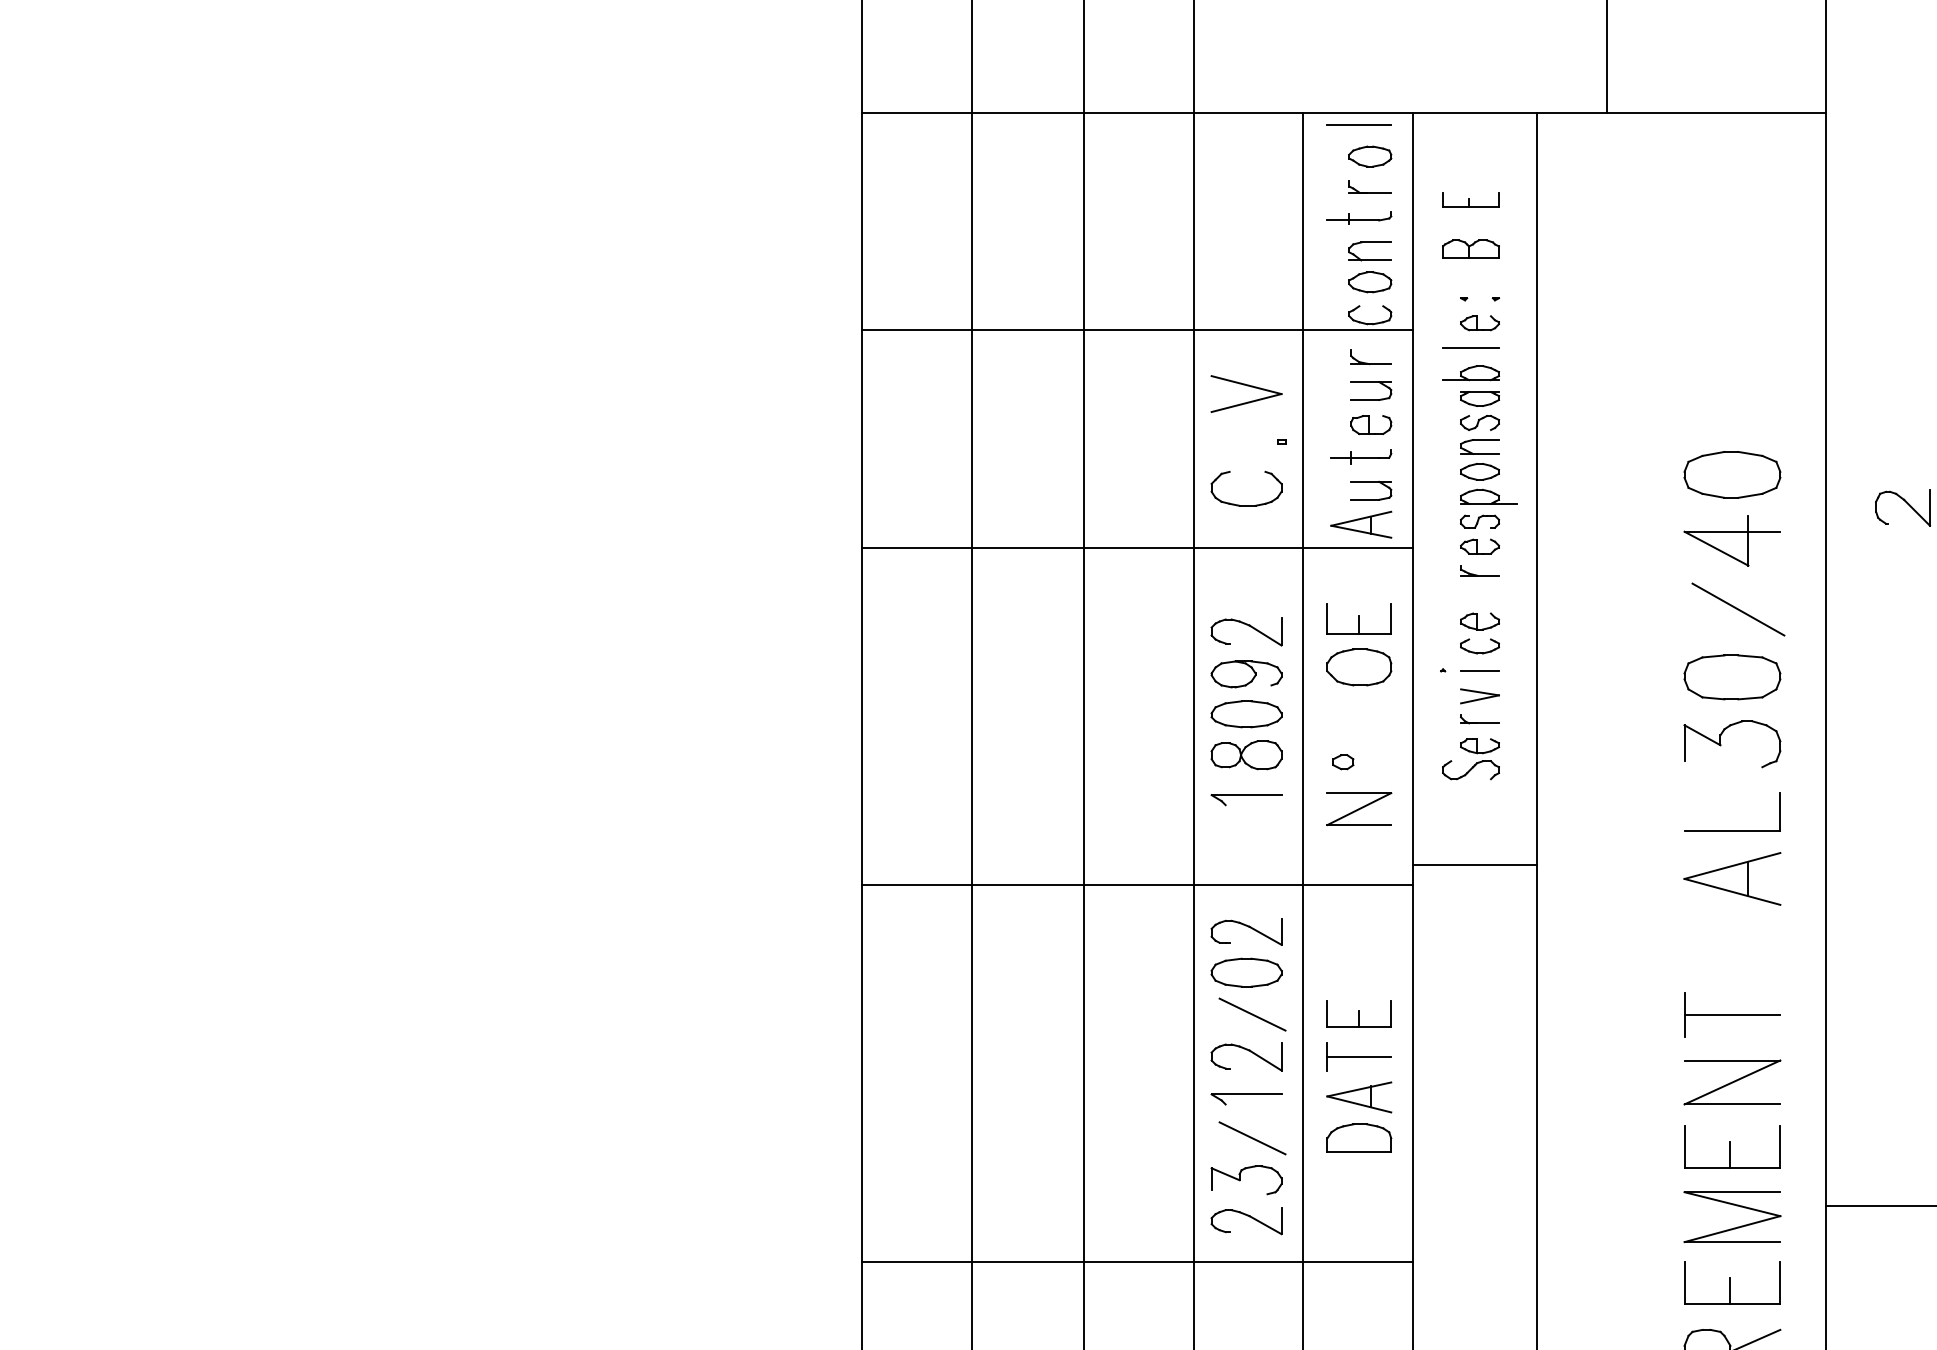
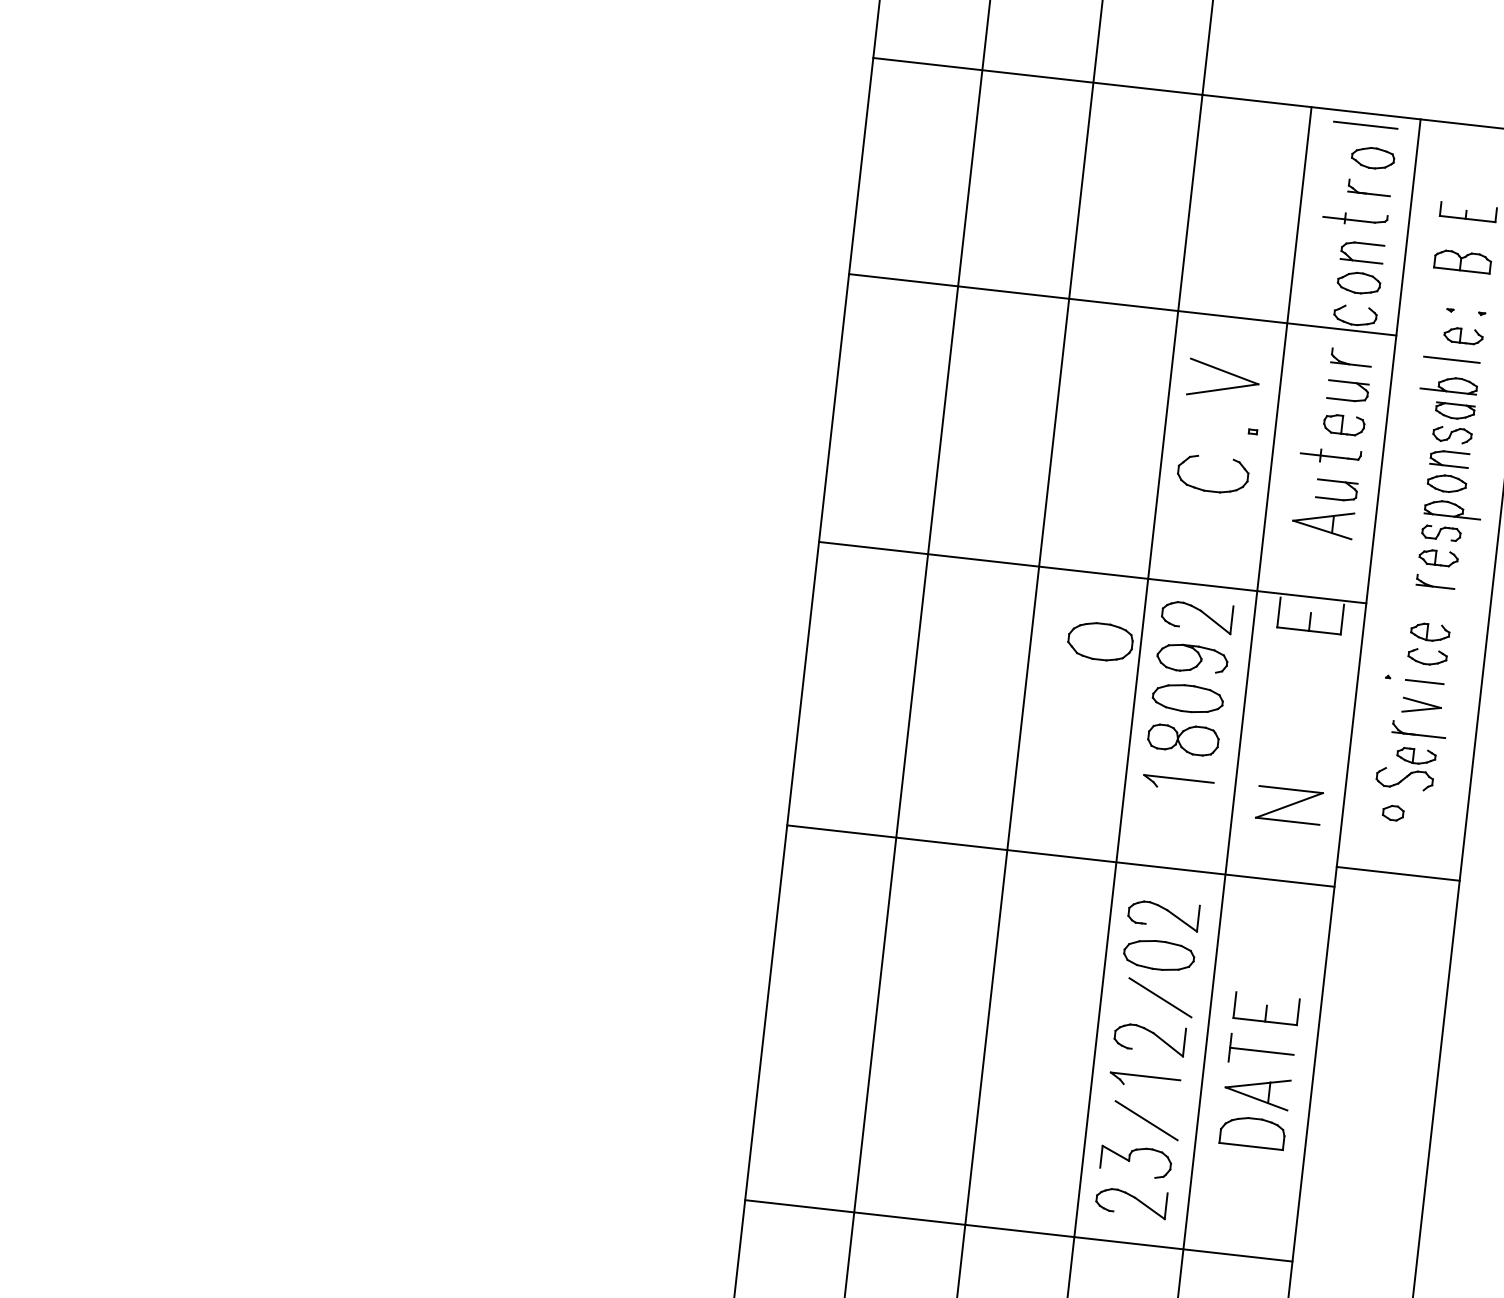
line: (1137, 547) -> (1092, 572), moved
part: (1359, 667) -> (1100, 641), moved
part: (1479, 719) -> (1418, 729), size x1.4
part: (1343, 762) -> (1393, 813), moved

